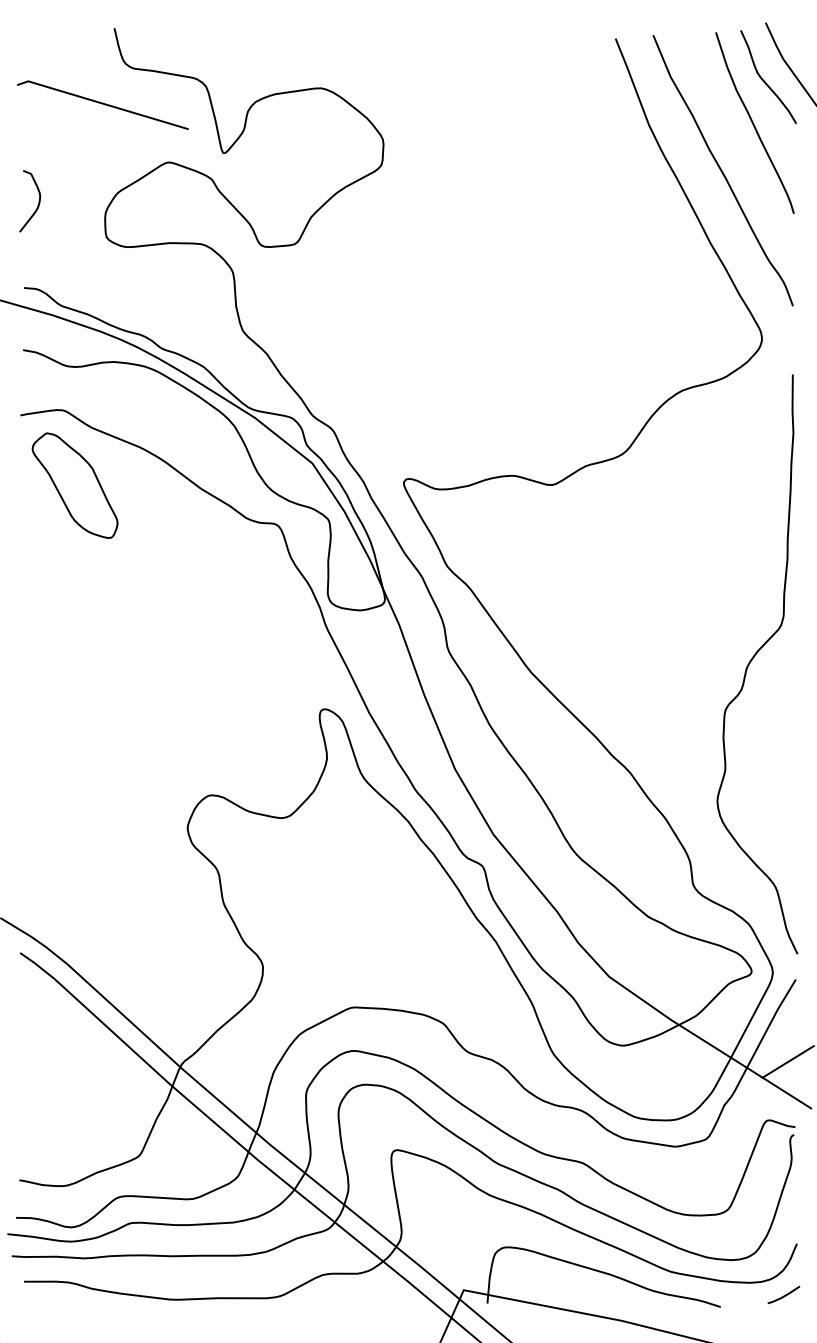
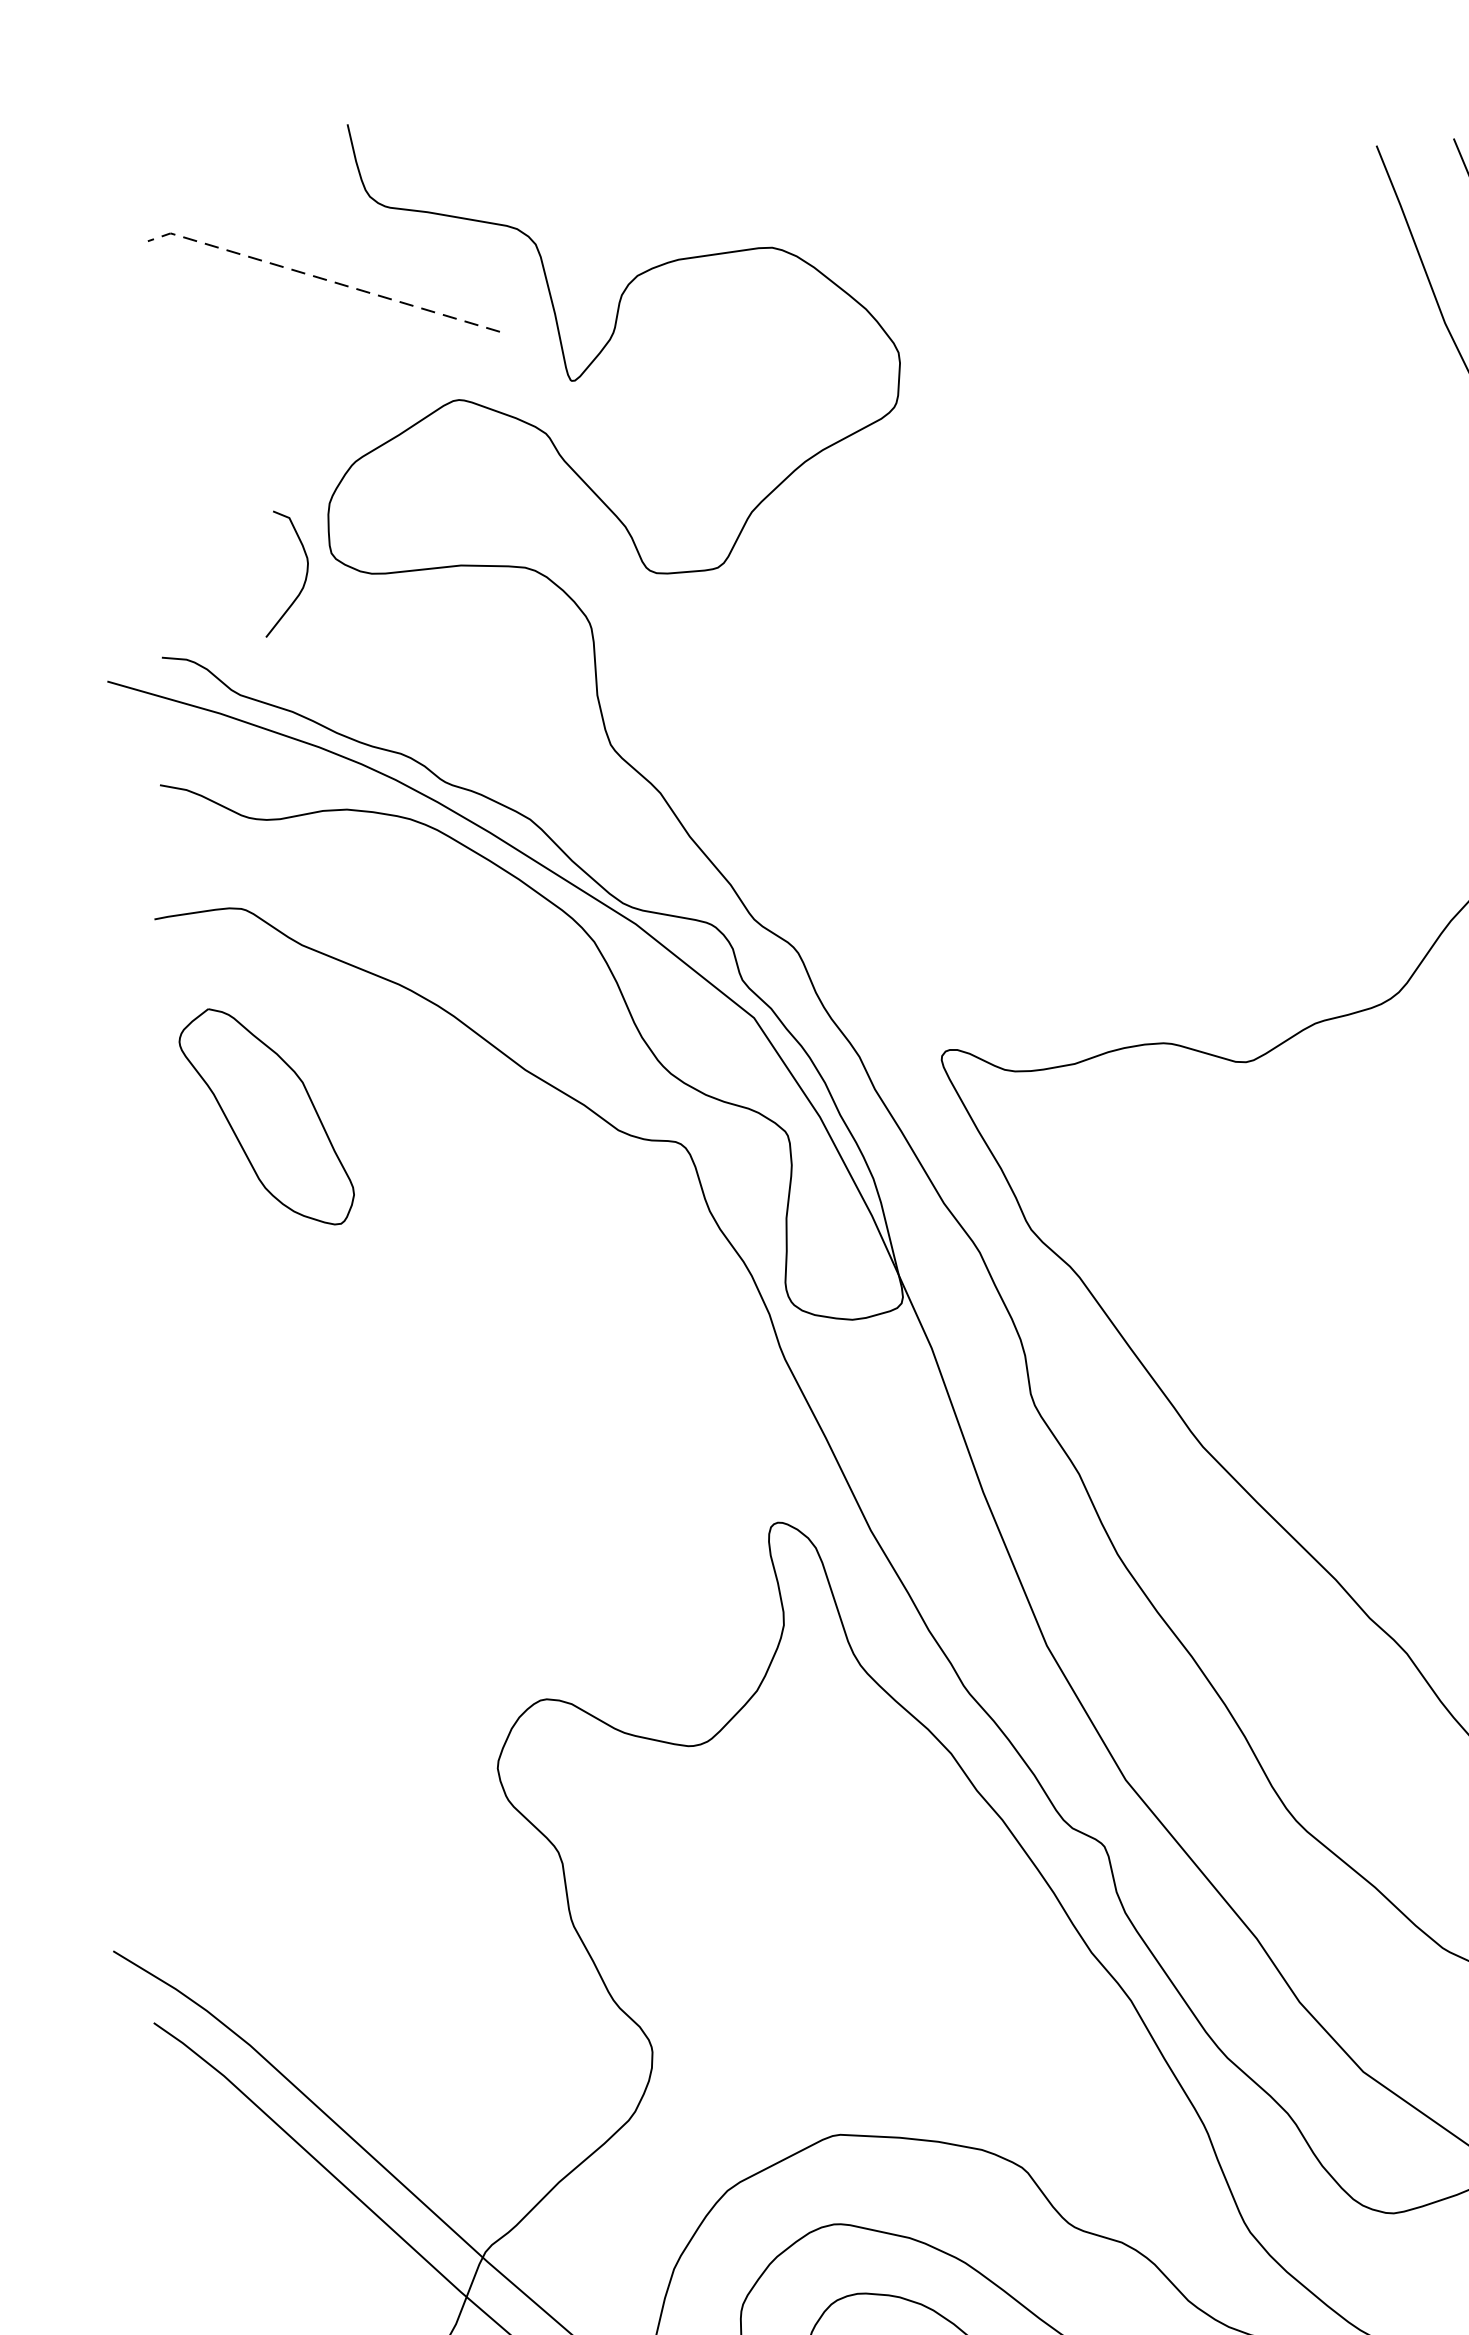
line: (101, 103) -> (320, 278), solid -> dashed
curve: (38, 201) -> (304, 574), moved
part: (74, 485) -> (265, 1116), moved

